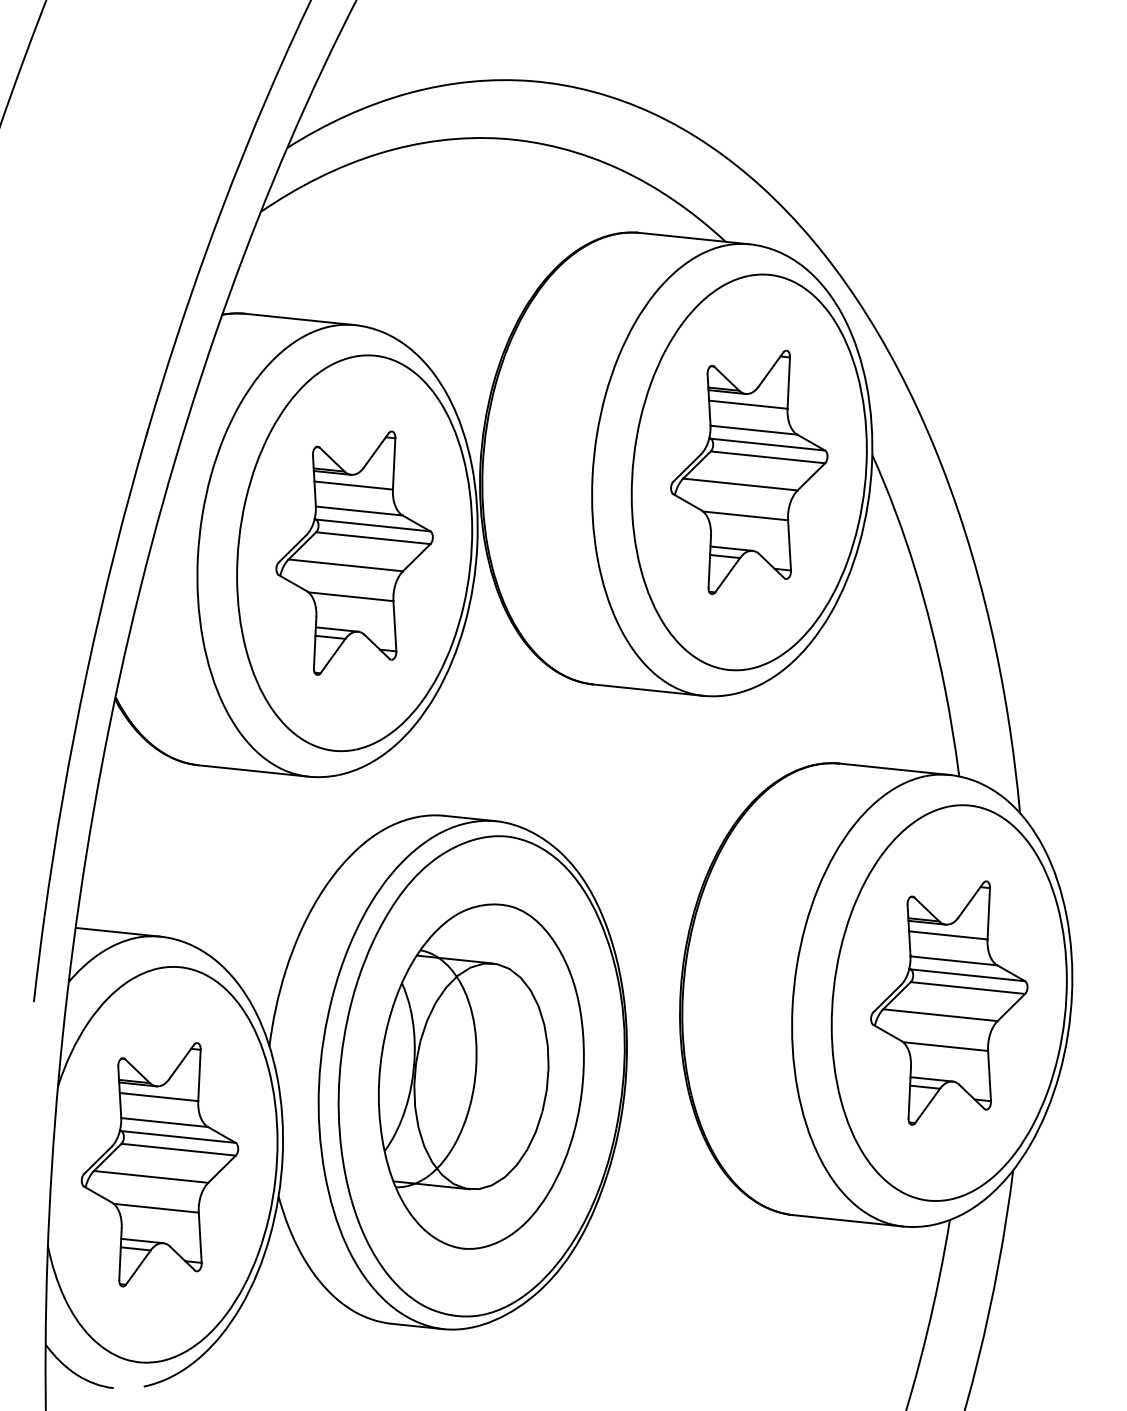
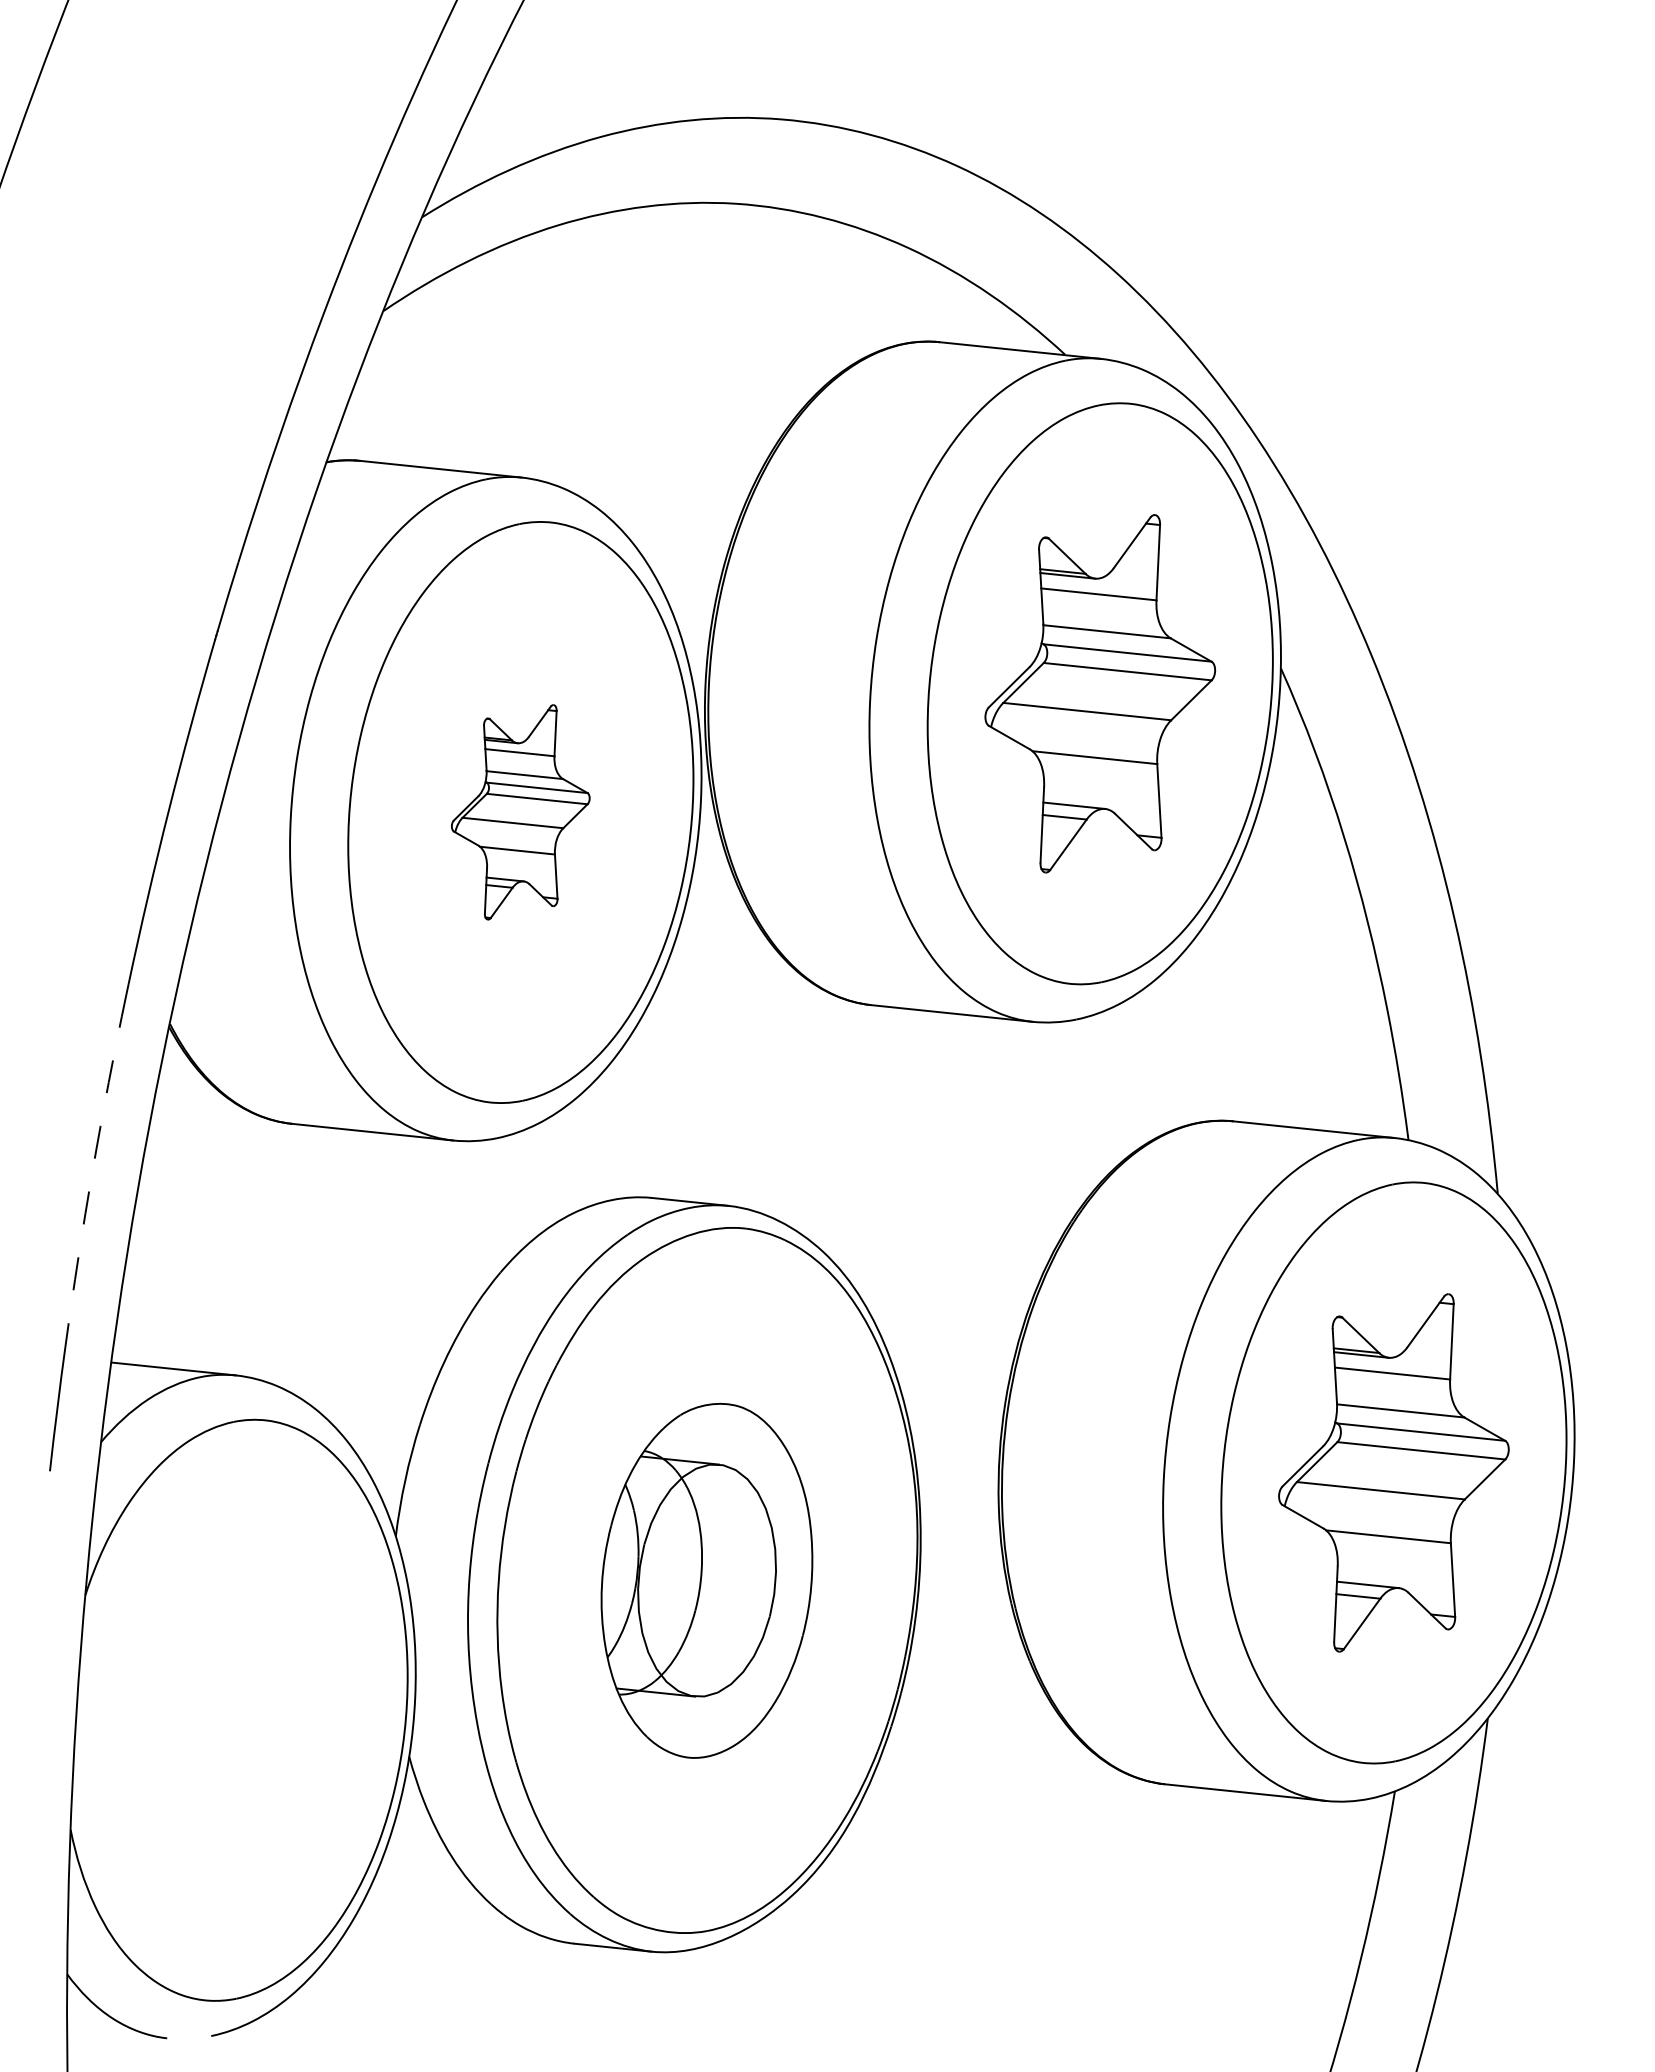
part: (354, 552) -> (520, 811), size x0.6
arc: (63, 796) -> (93, 1169), solid -> dashed
part: (481, 1076) -> (707, 1580), size x0.7
part: (159, 1164) -> (234, 1709), removed

